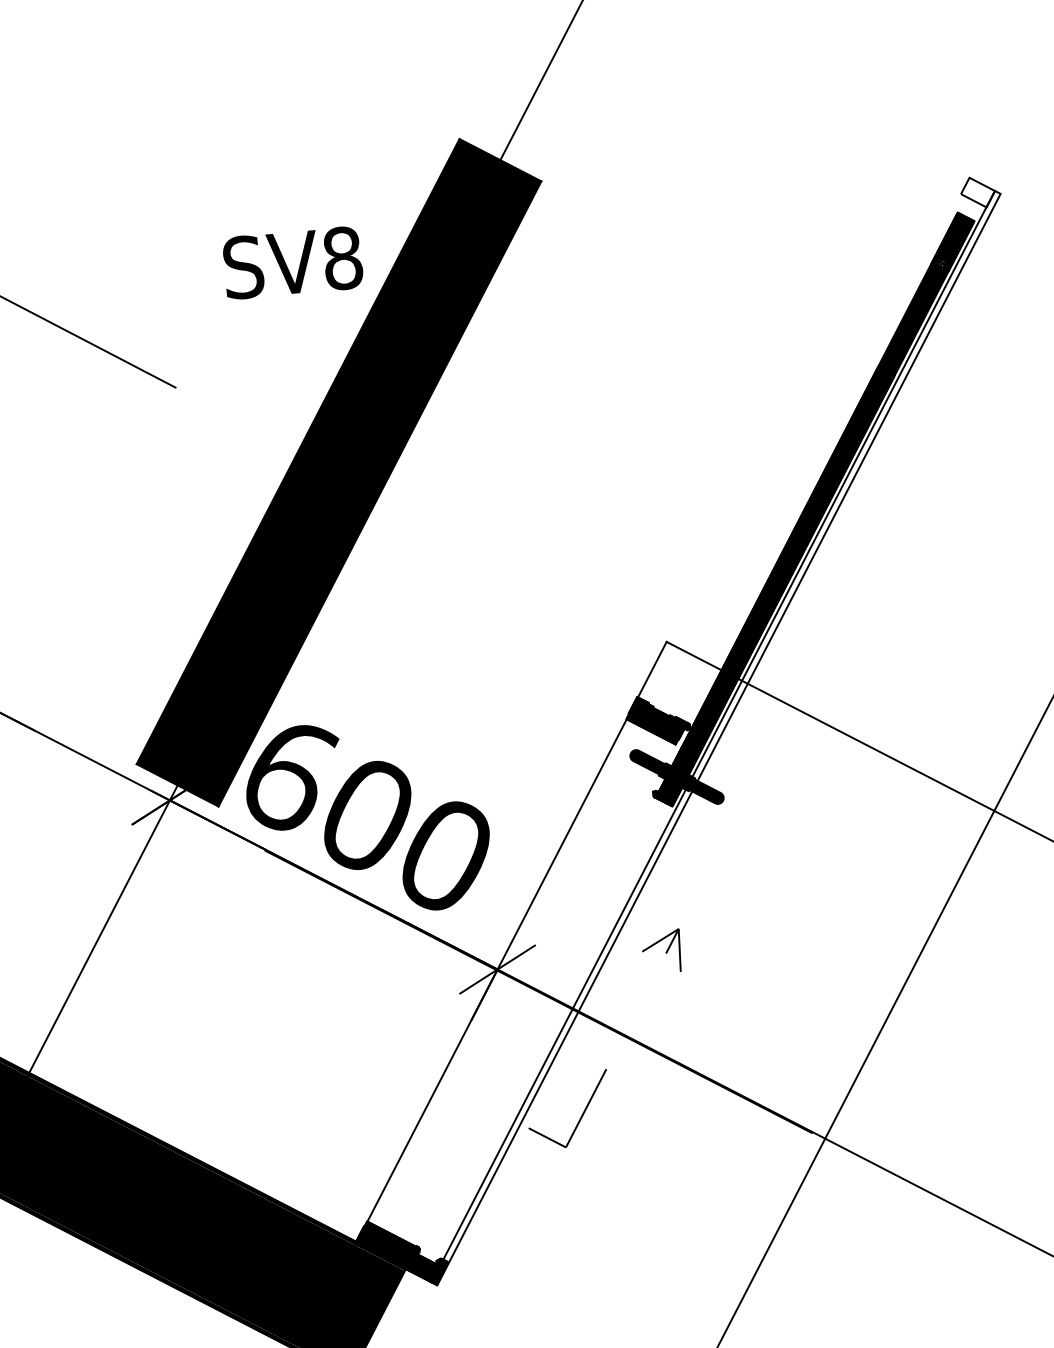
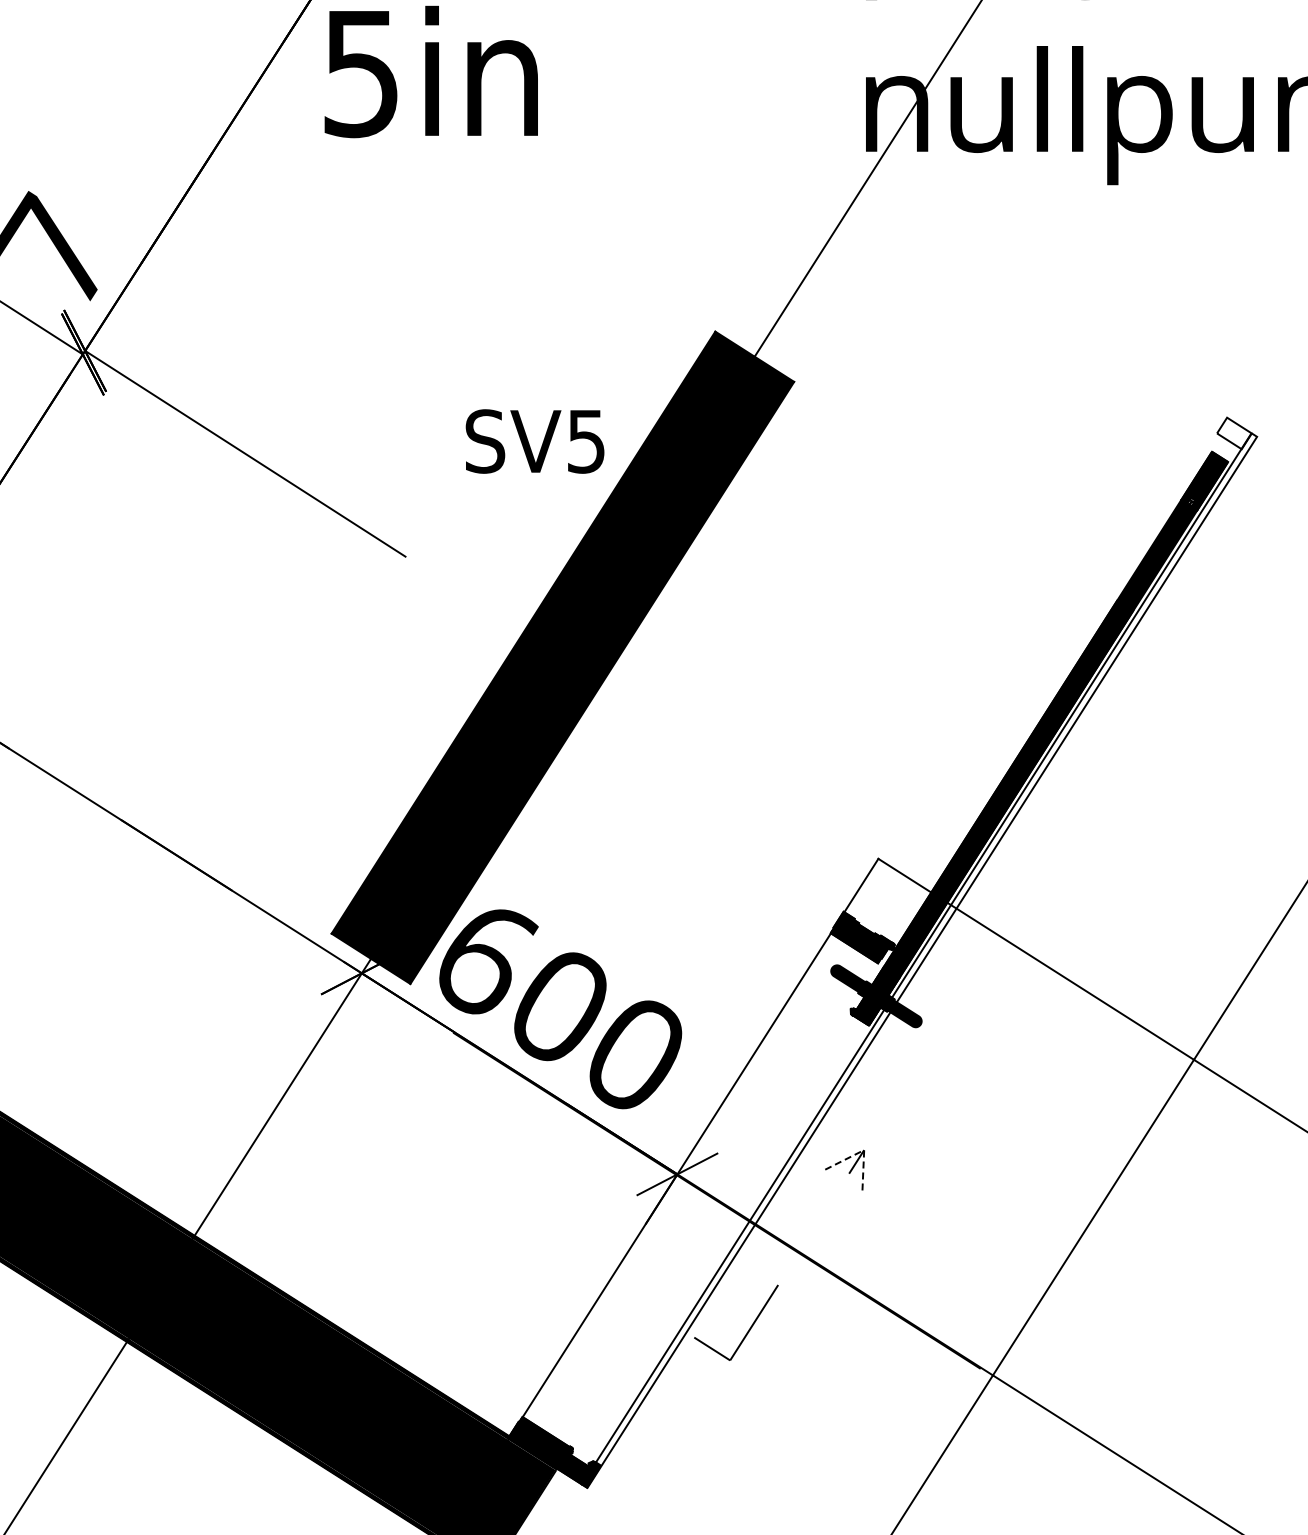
text: (342, 258) -> (586, 441), SV8 -> SV5
line: (679, 929) -> (864, 1150), solid -> dashed

